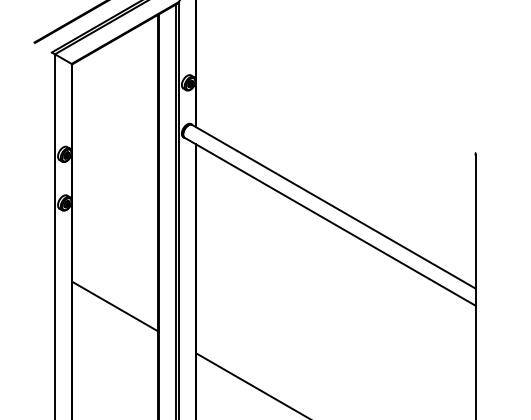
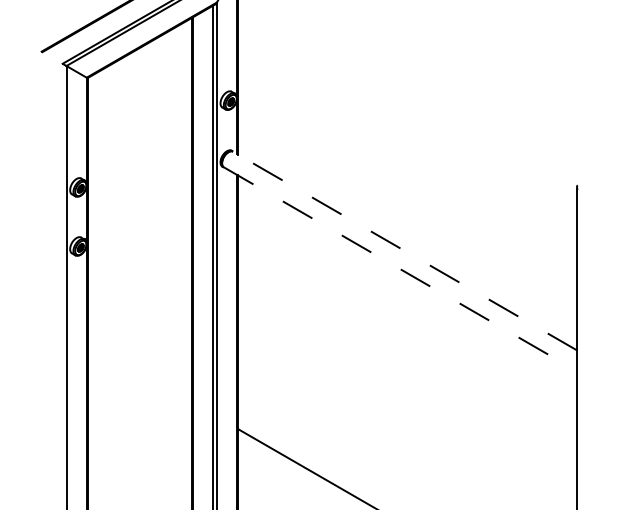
line: (334, 207) -> (405, 251), solid -> dashed
line: (330, 221) -> (400, 269), solid -> dashed
line: (115, 306) -> (139, 372), removed

